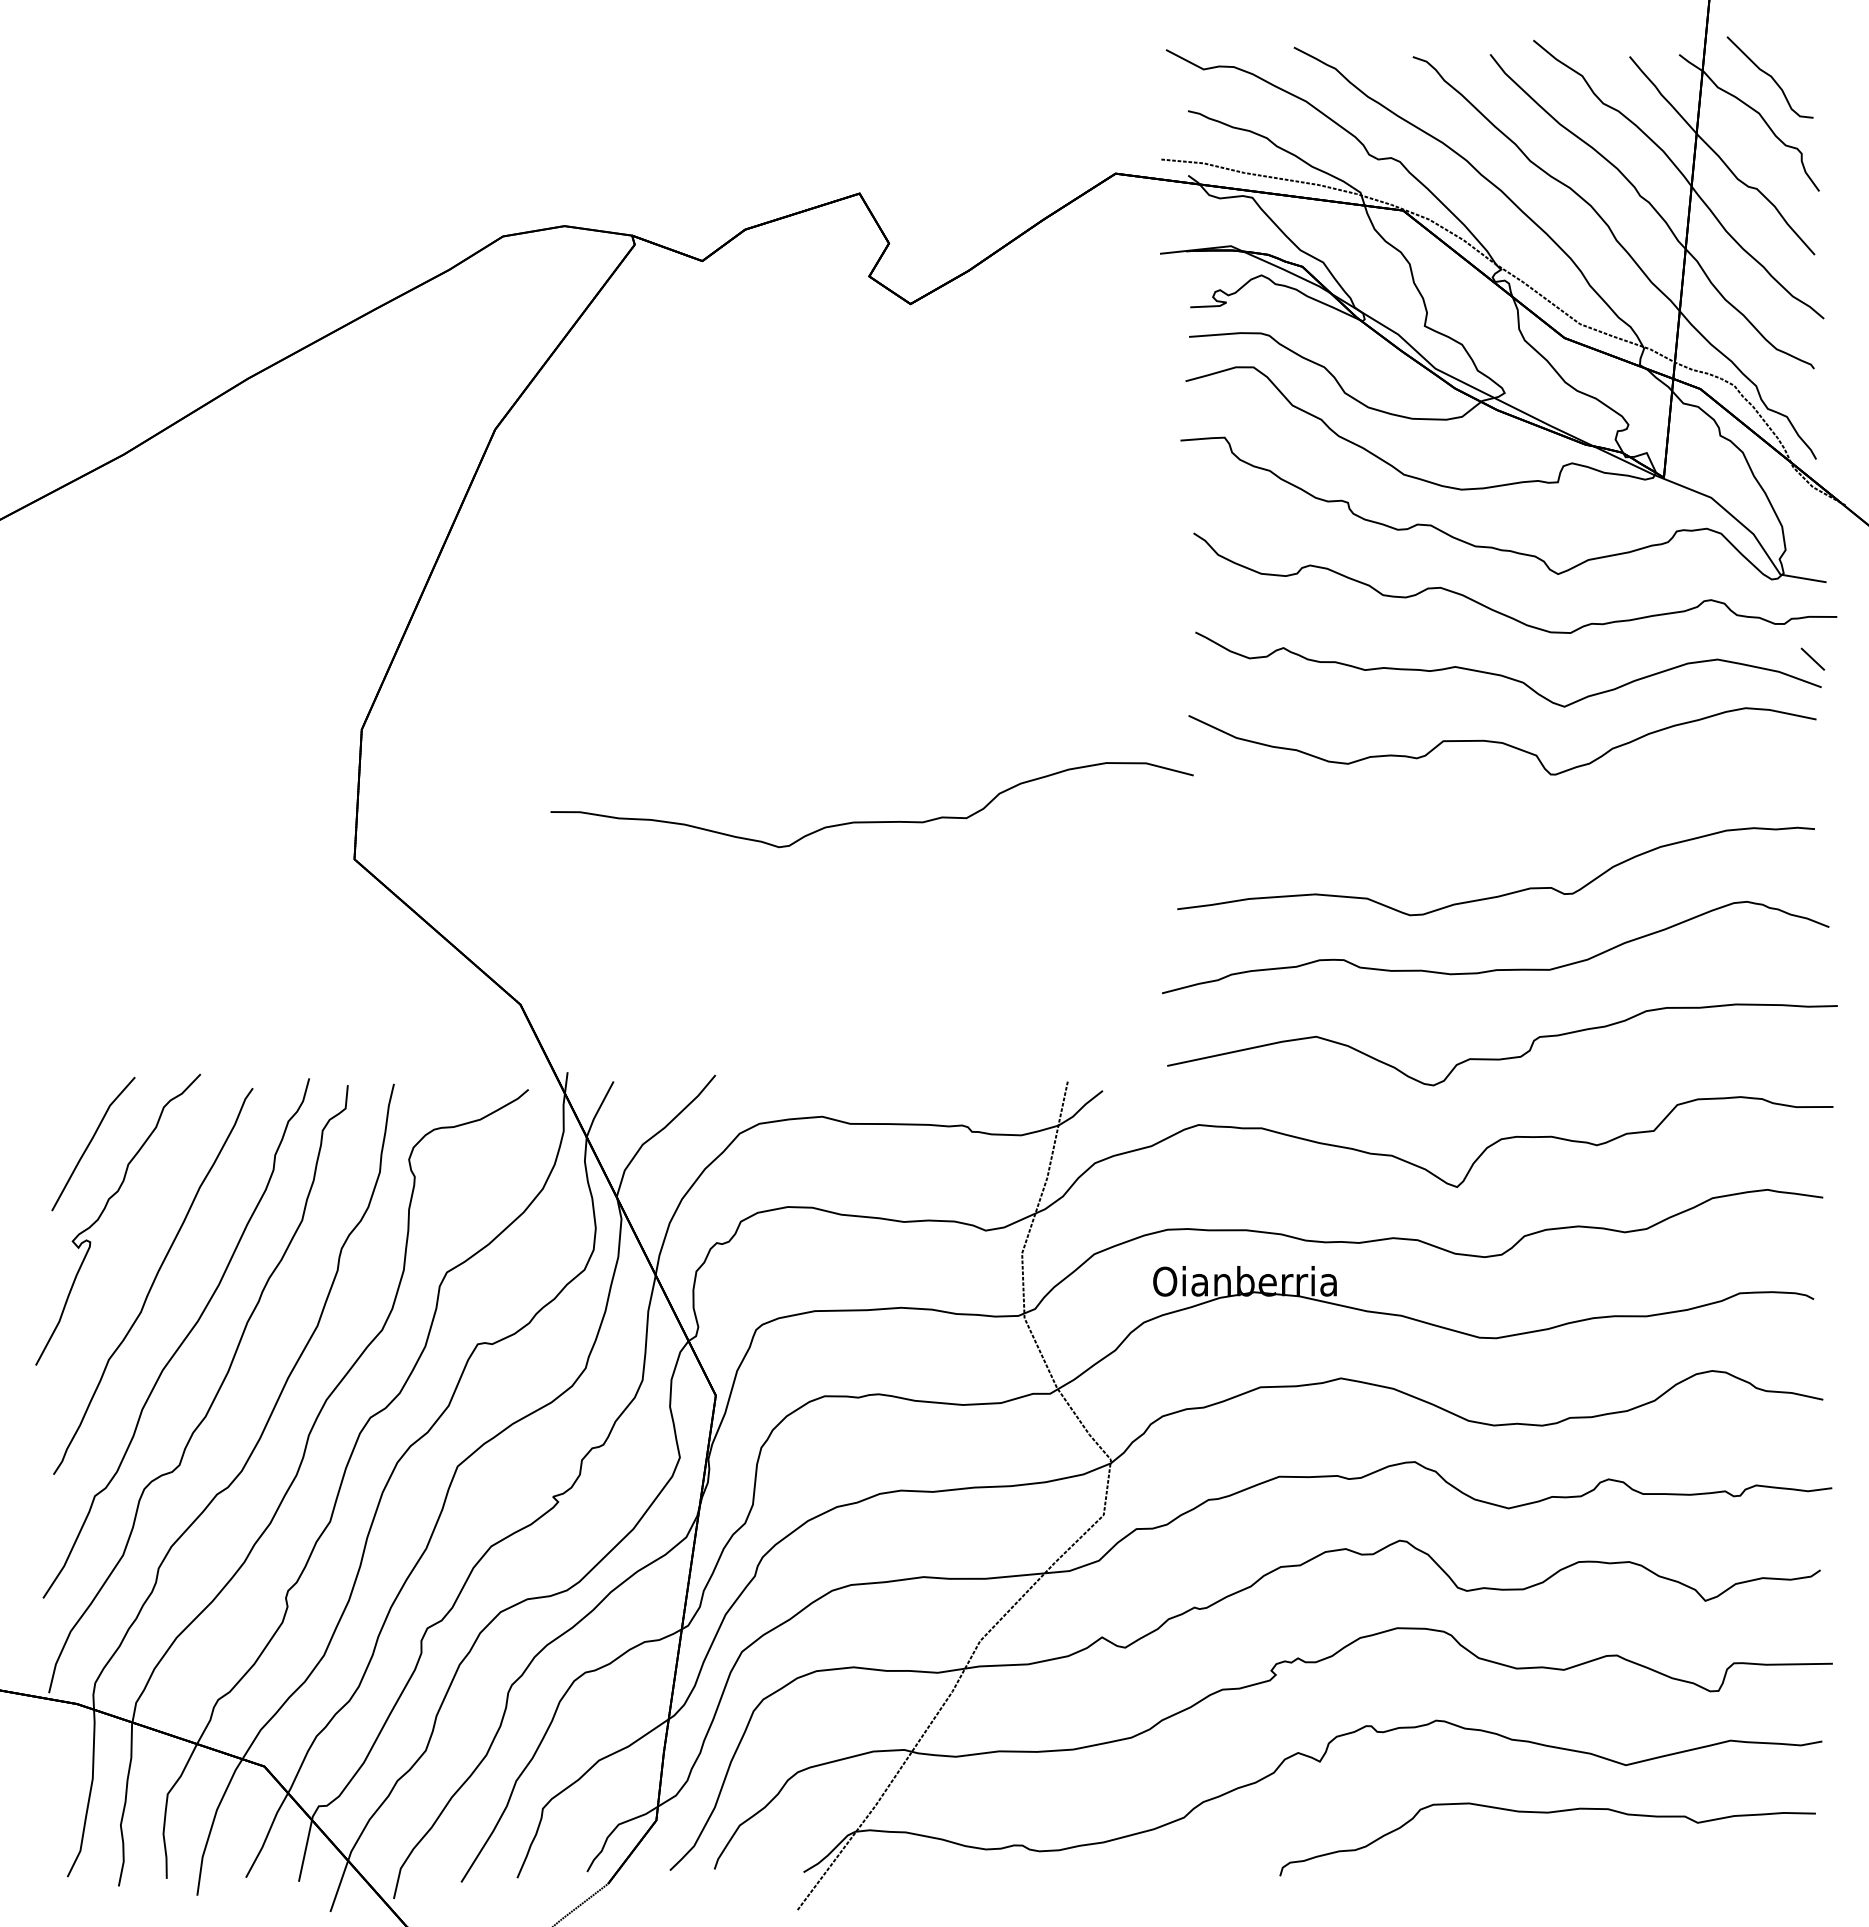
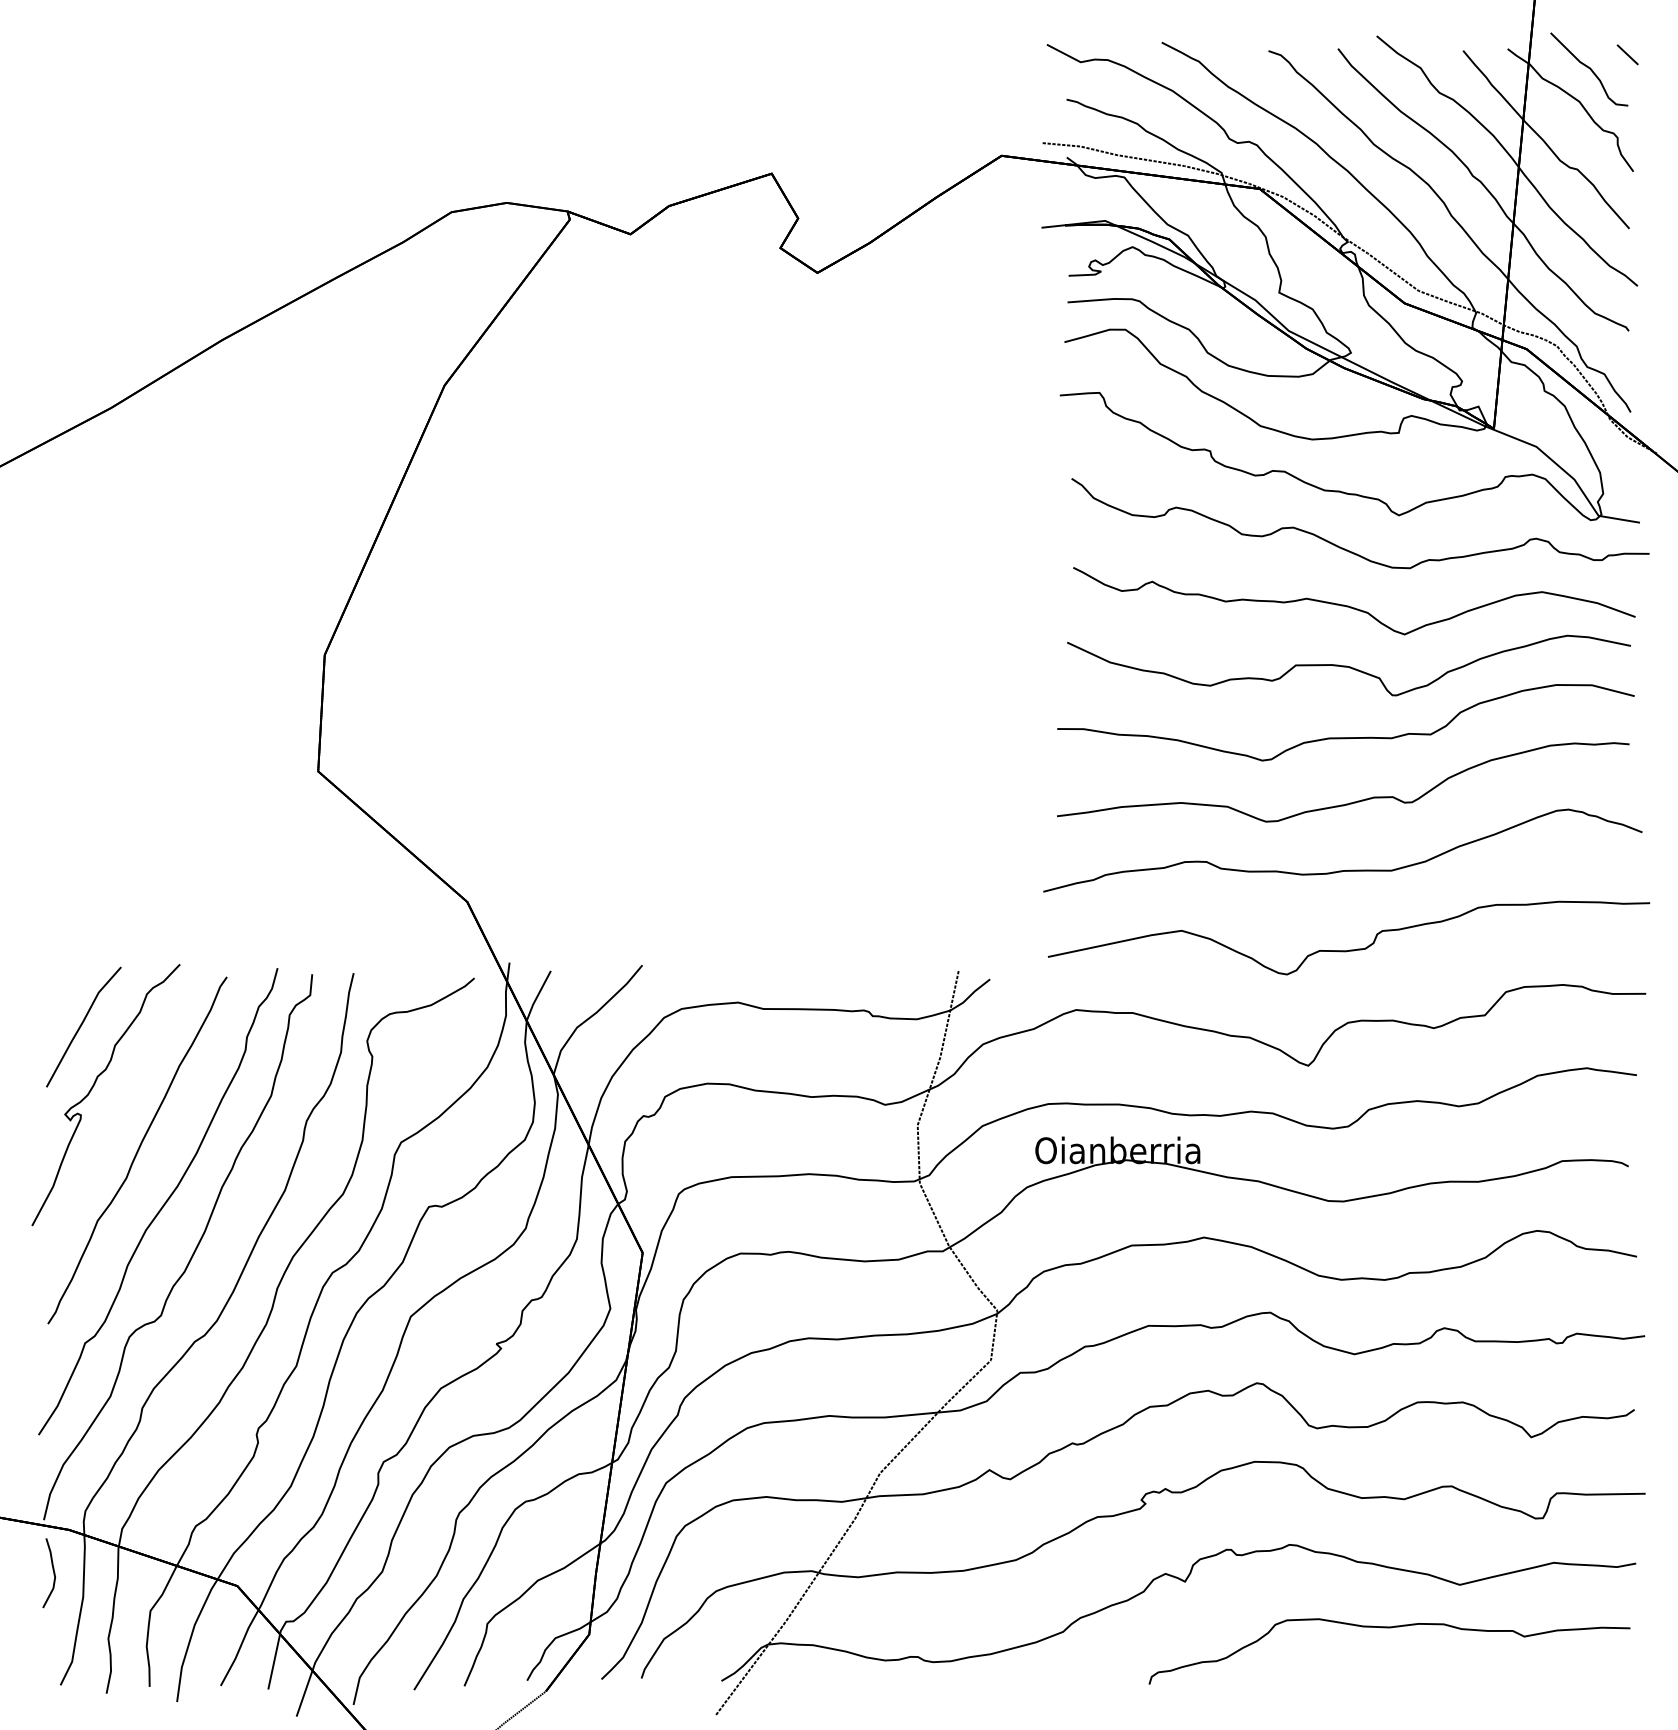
line: (1812, 658) -> (1627, 54), moved
curve: (871, 821) -> (1345, 737), moved
curve: (59, 1752) -> (53, 1573), added

